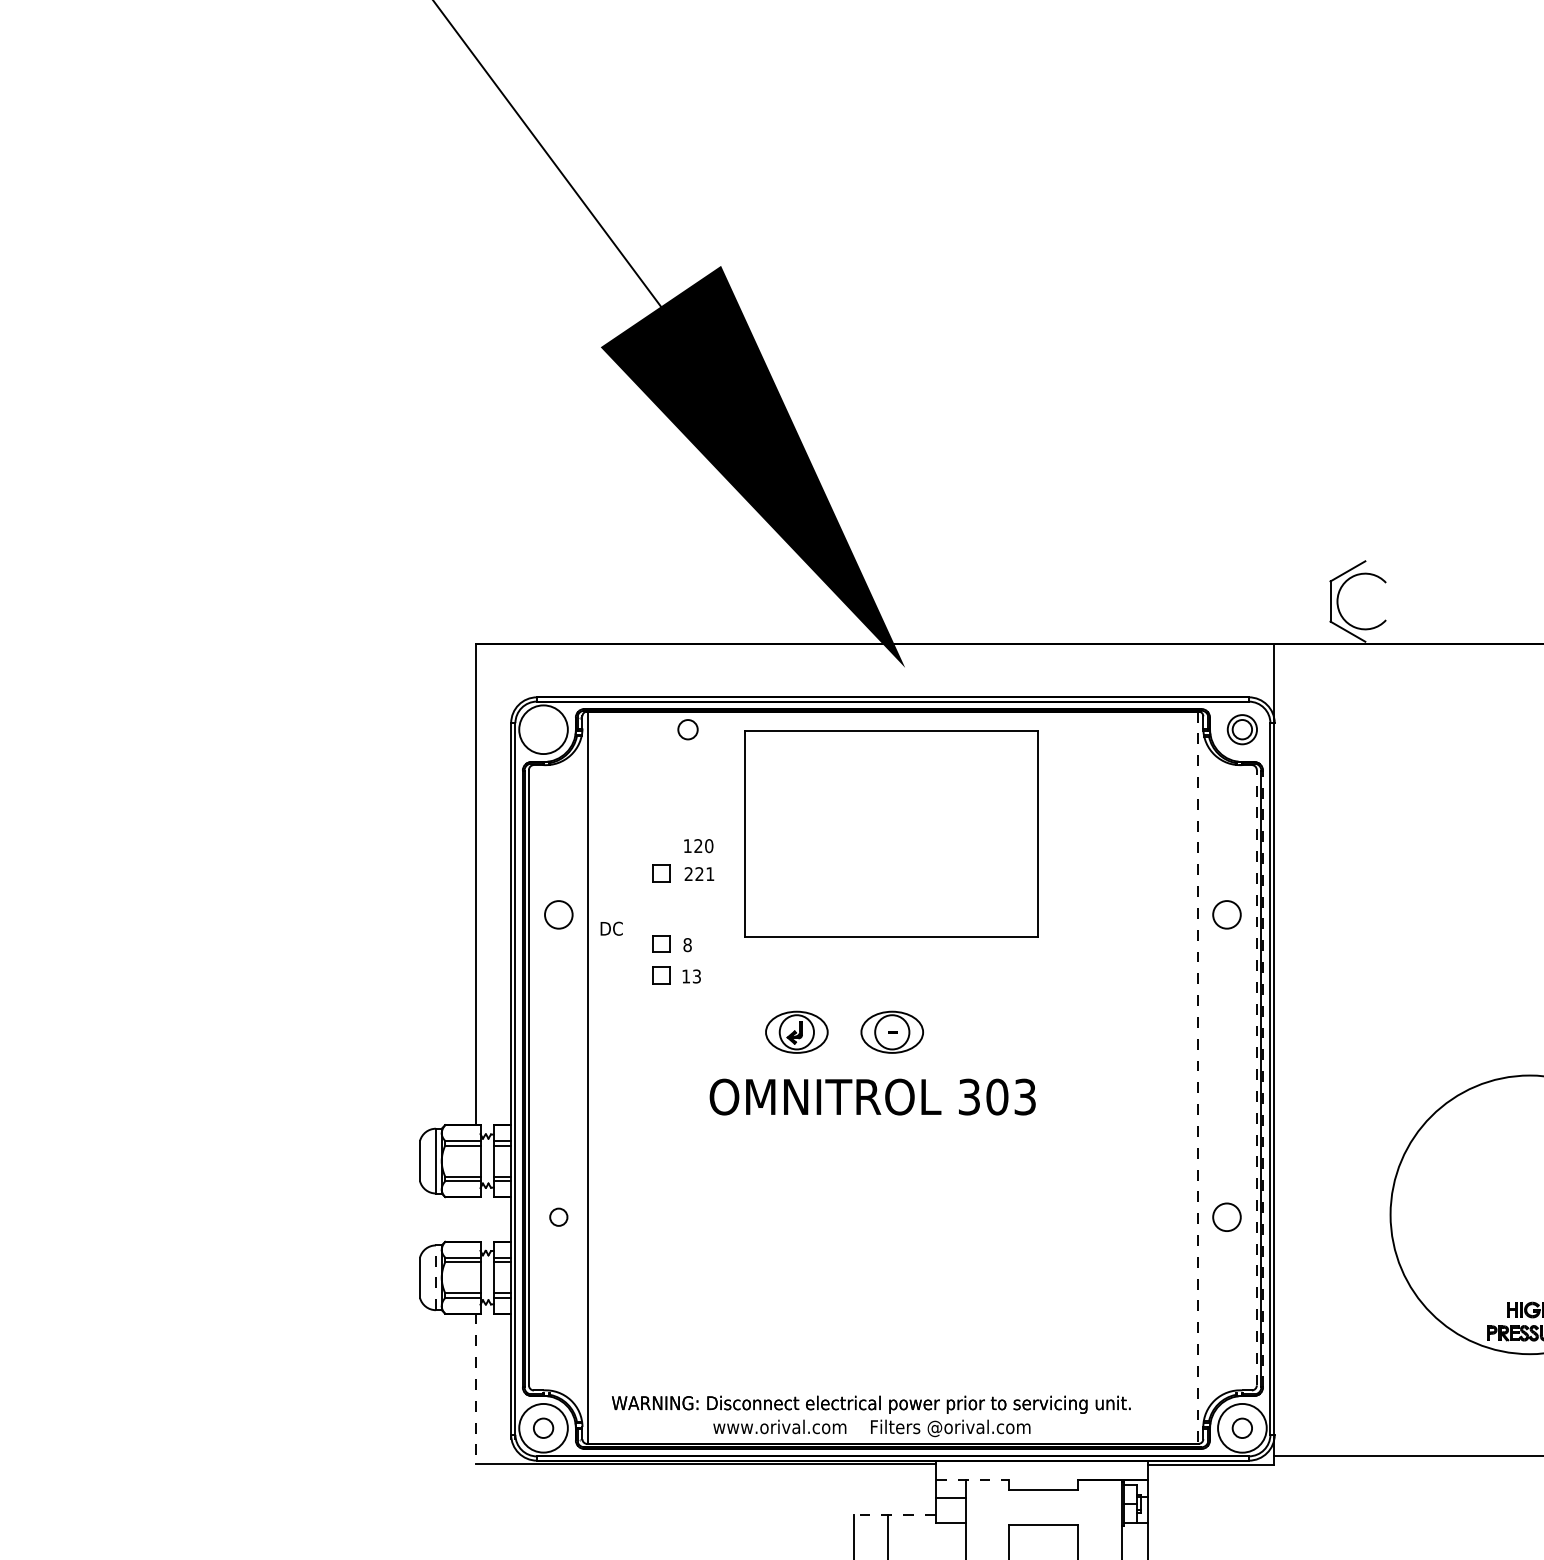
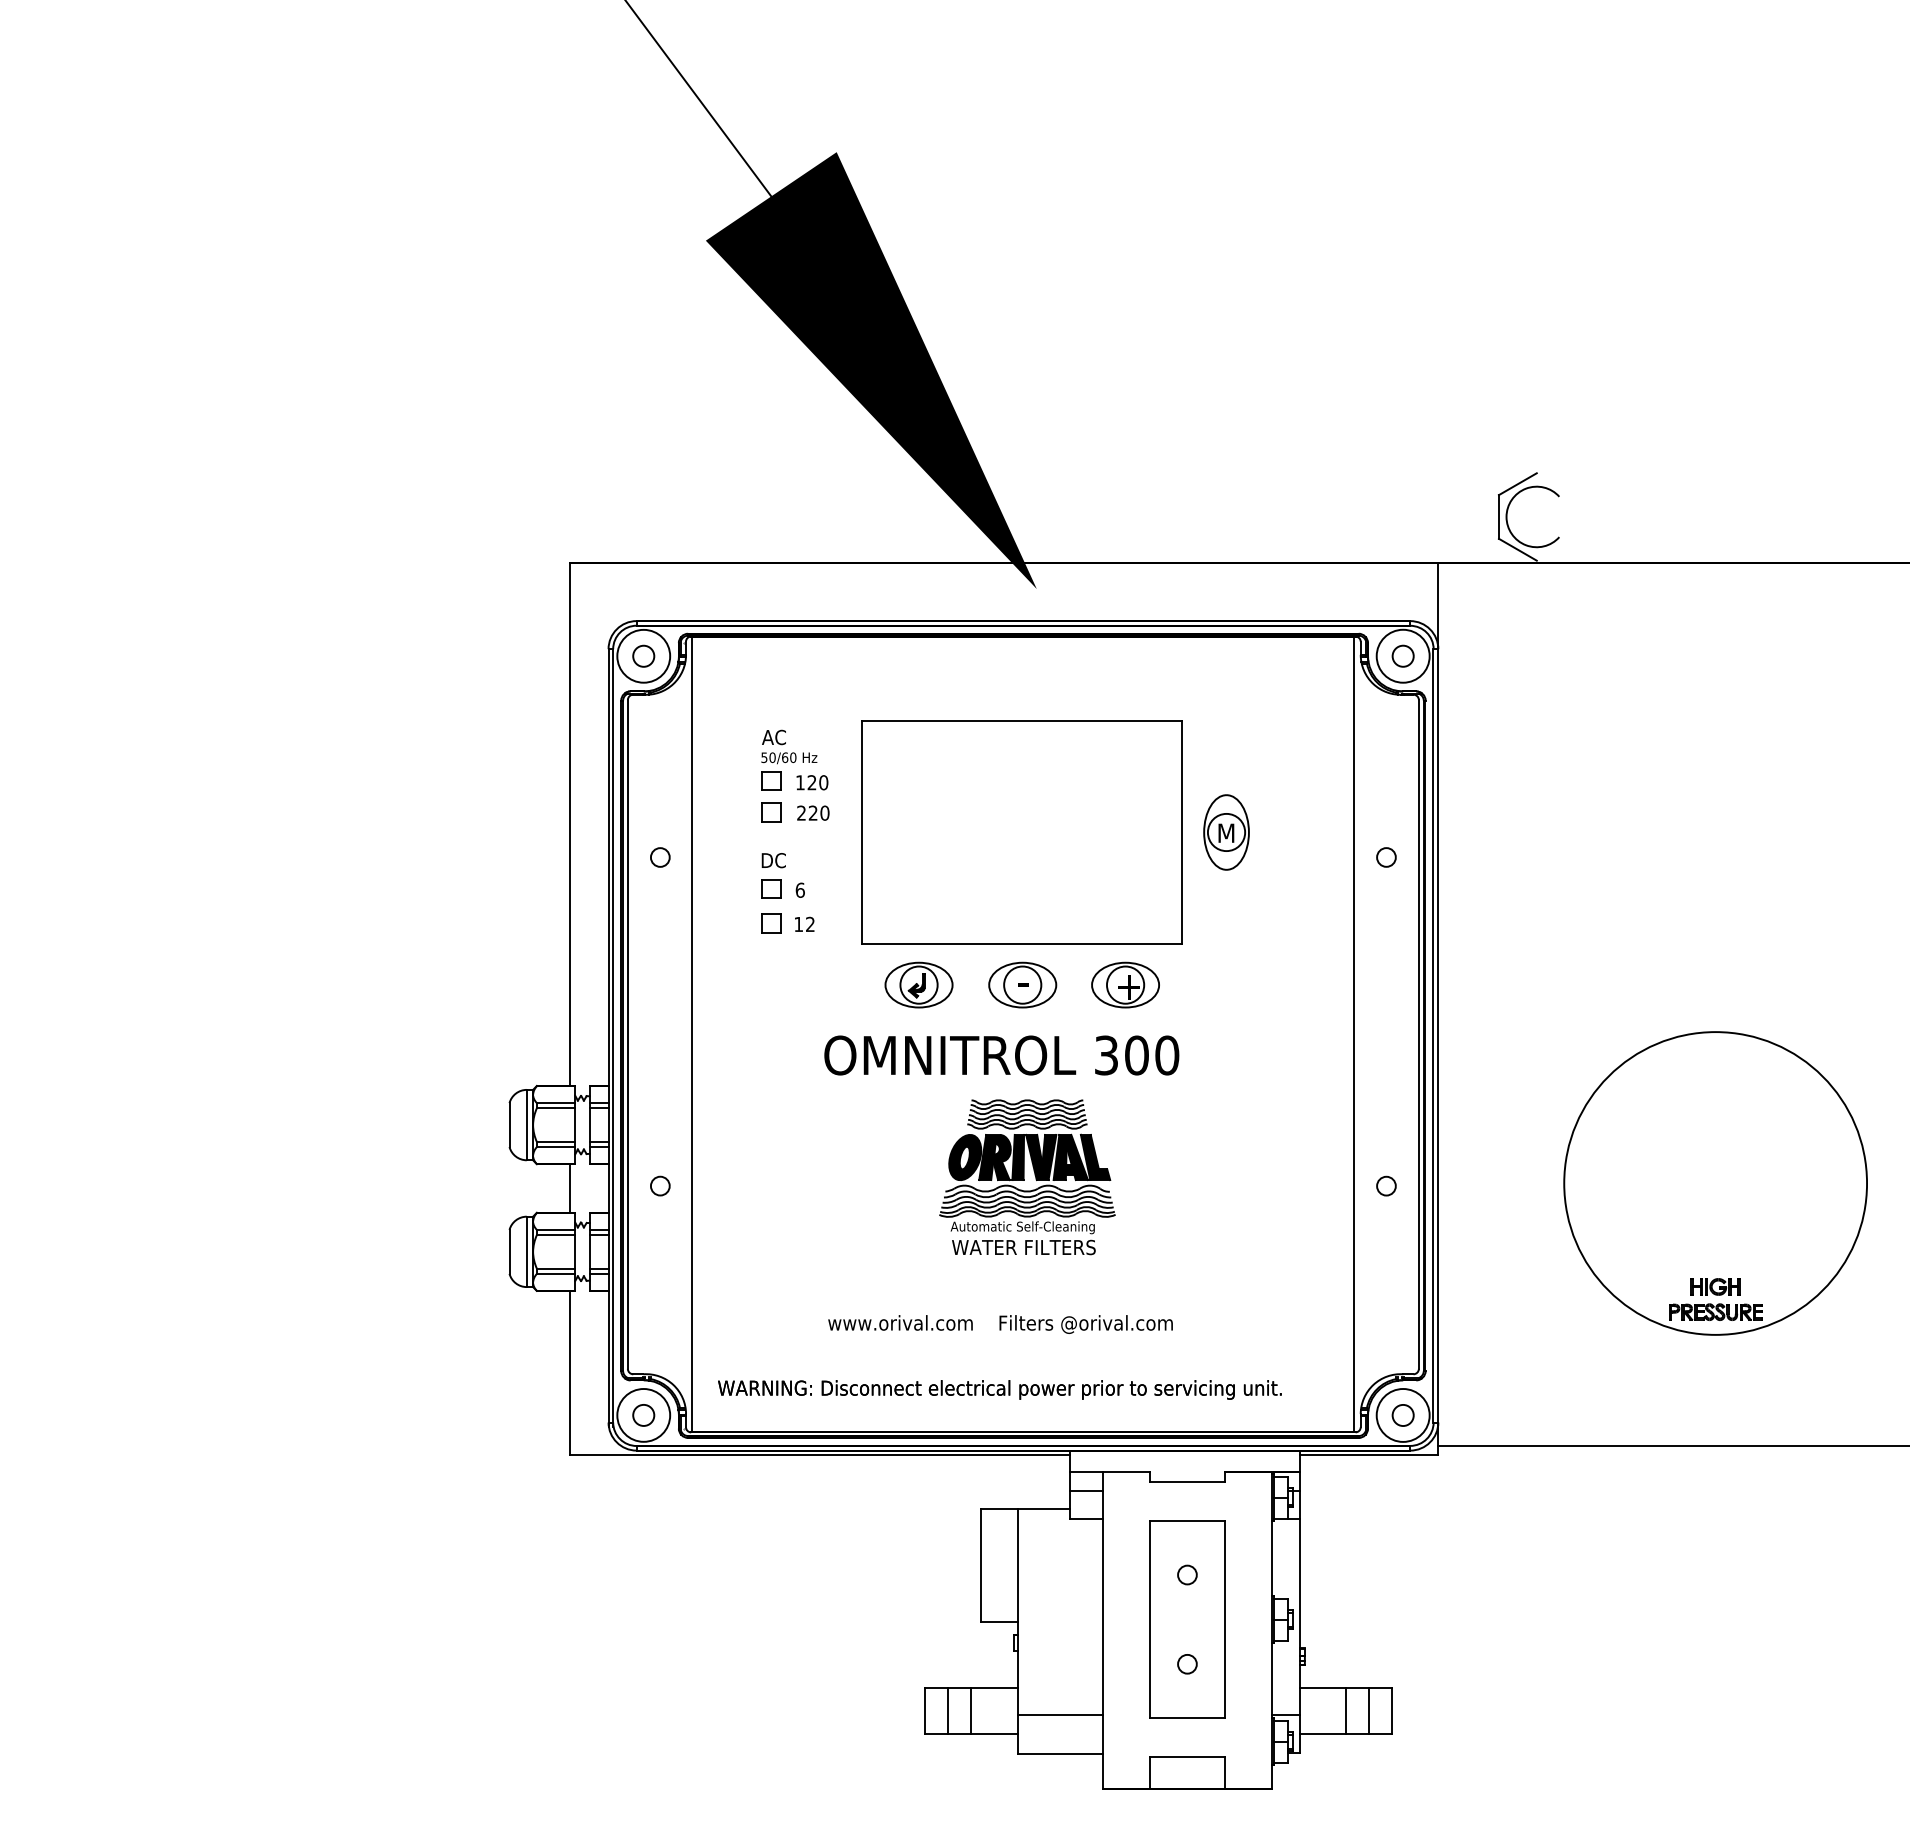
circle: (687, 729) -> (643, 655), moved
circle: (1241, 729) -> (1402, 655), size x1.67
part: (677, 824) -> (789, 759), added
part: (891, 833) -> (1021, 832), moved
text: (709, 873) -> (824, 812), 221 -> 220
part: (1079, 891) -> (1226, 832), added
circle: (558, 914) -> (659, 857), size x0.62
circle: (1227, 914) -> (1386, 857), size x0.62
text: (611, 928) -> (773, 860), moved
text: (686, 944) -> (799, 889), 8 -> 6
text: (696, 976) -> (810, 924), 13 -> 12
part: (986, 1031) -> (1125, 984), added
line: (1256, 1076) -> (1418, 1033), dashed -> solid
line: (1197, 1077) -> (1354, 1034), dashed -> solid
line: (1262, 1078) -> (1425, 1035), dashed -> solid
text: (1025, 1097) -> (1167, 1055), 303 -> 300
part: (896, 1209) -> (1027, 1177), added
circle: (1227, 1216) -> (1386, 1185), size x0.62
line: (476, 1219) -> (570, 1188), added
line: (435, 1277) -> (526, 1251), dashed -> solid
line: (476, 1389) -> (570, 1373), dashed -> solid
text: (871, 1428) -> (1000, 1324), moved
line: (973, 1479) -> (1110, 1471), dashed -> solid
line: (894, 1514) -> (1025, 1509), dashed -> solid

